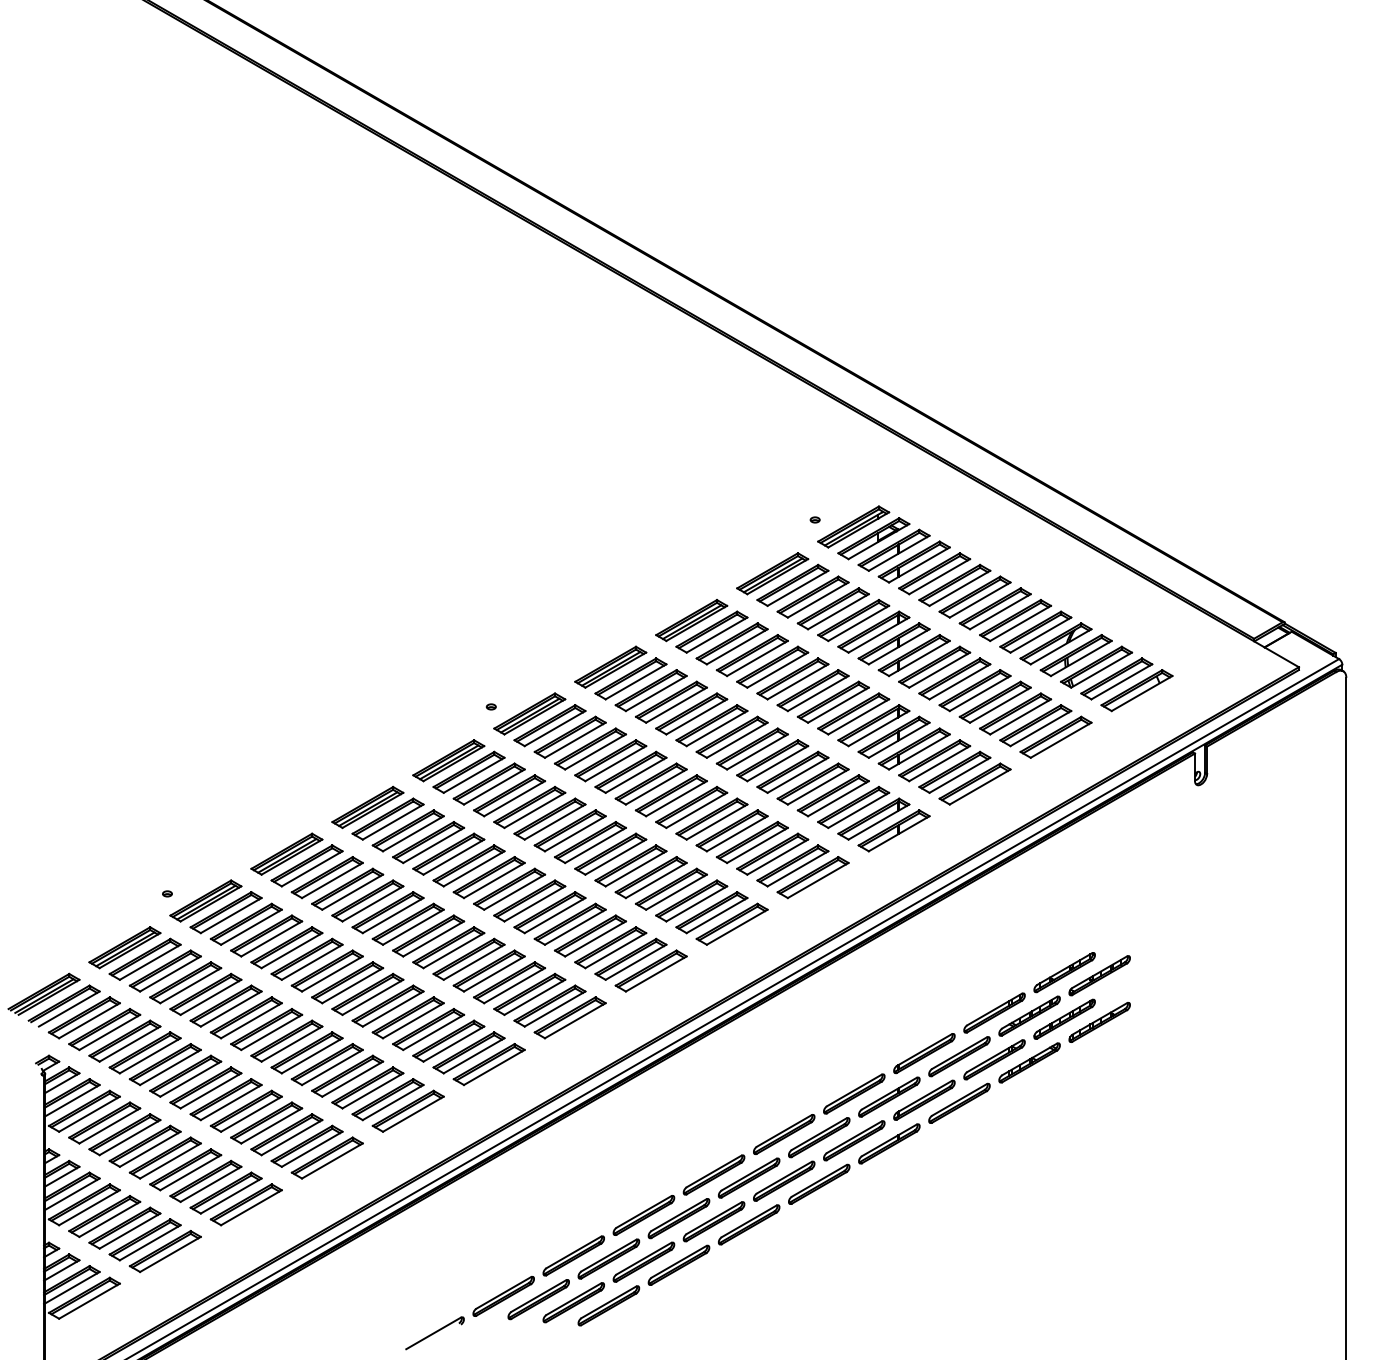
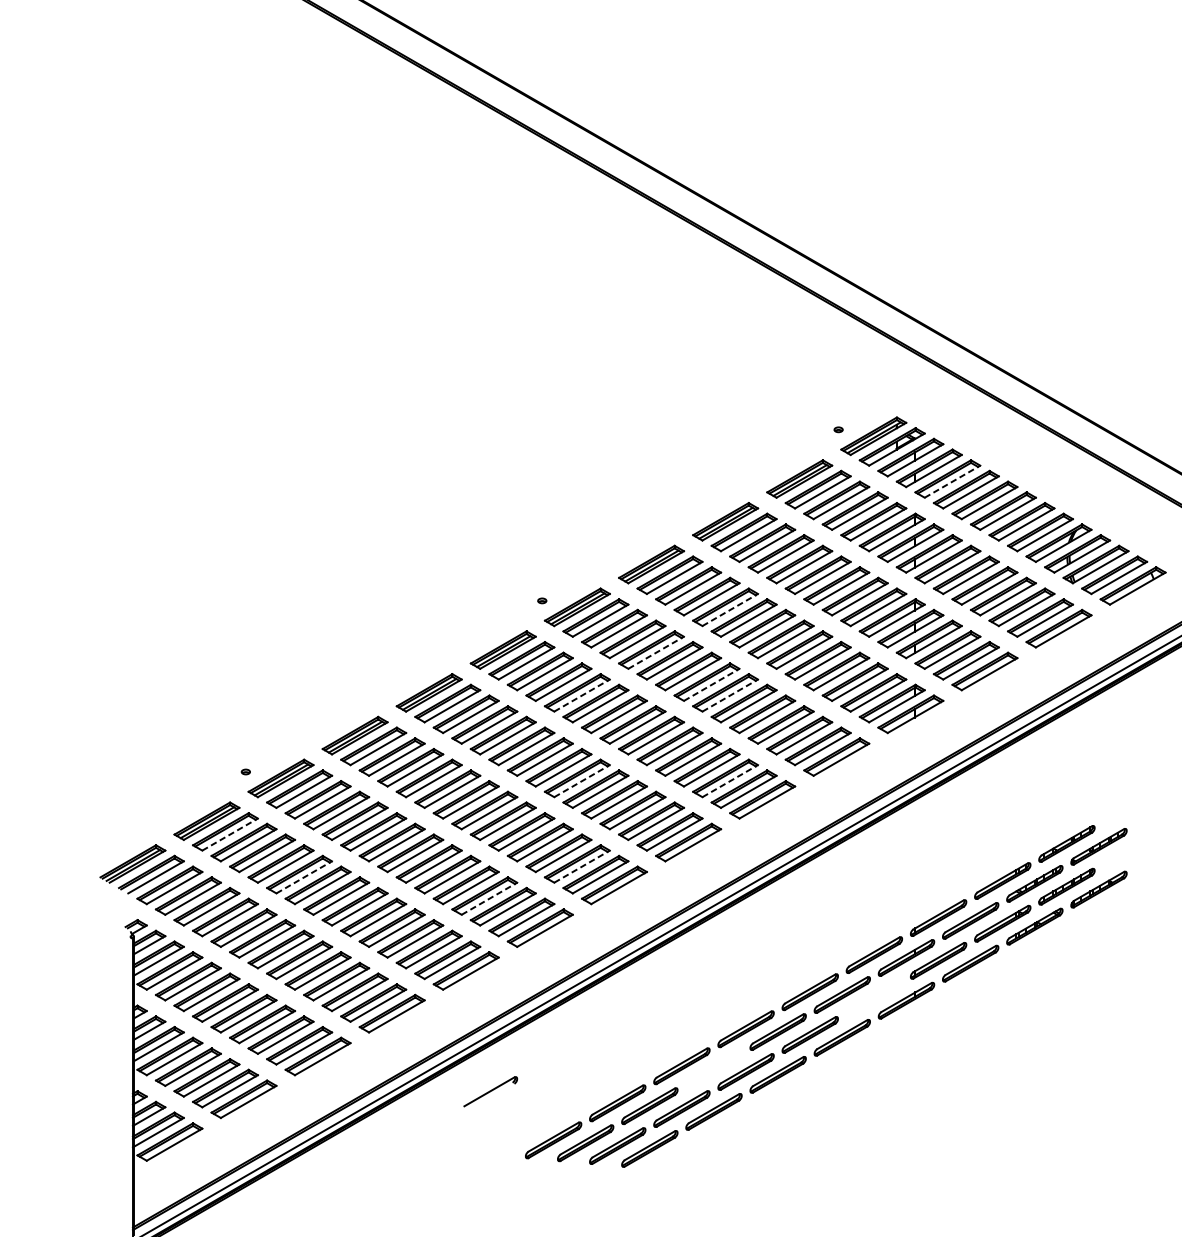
line: (940, 576) -> (953, 481), solid -> dashed
line: (697, 716) -> (730, 609), solid -> dashed
line: (616, 763) -> (656, 652), solid -> dashed
line: (676, 798) -> (711, 684), solid -> dashed
line: (535, 810) -> (582, 695), solid -> dashed
line: (697, 810) -> (730, 695), solid -> dashed
line: (535, 903) -> (582, 780), solid -> dashed
line: (697, 903) -> (730, 780), solid -> dashed
line: (150, 962) -> (230, 834), solid -> dashed
line: (535, 997) -> (582, 866), solid -> dashed
line: (231, 1008) -> (304, 876), solid -> dashed
line: (434, 1032) -> (490, 898), solid -> dashed
part: (854, 1140) -> (874, 997), removed
part: (678, 1218) -> (713, 1069), removed
part: (434, 1333) -> (490, 1091), moved

